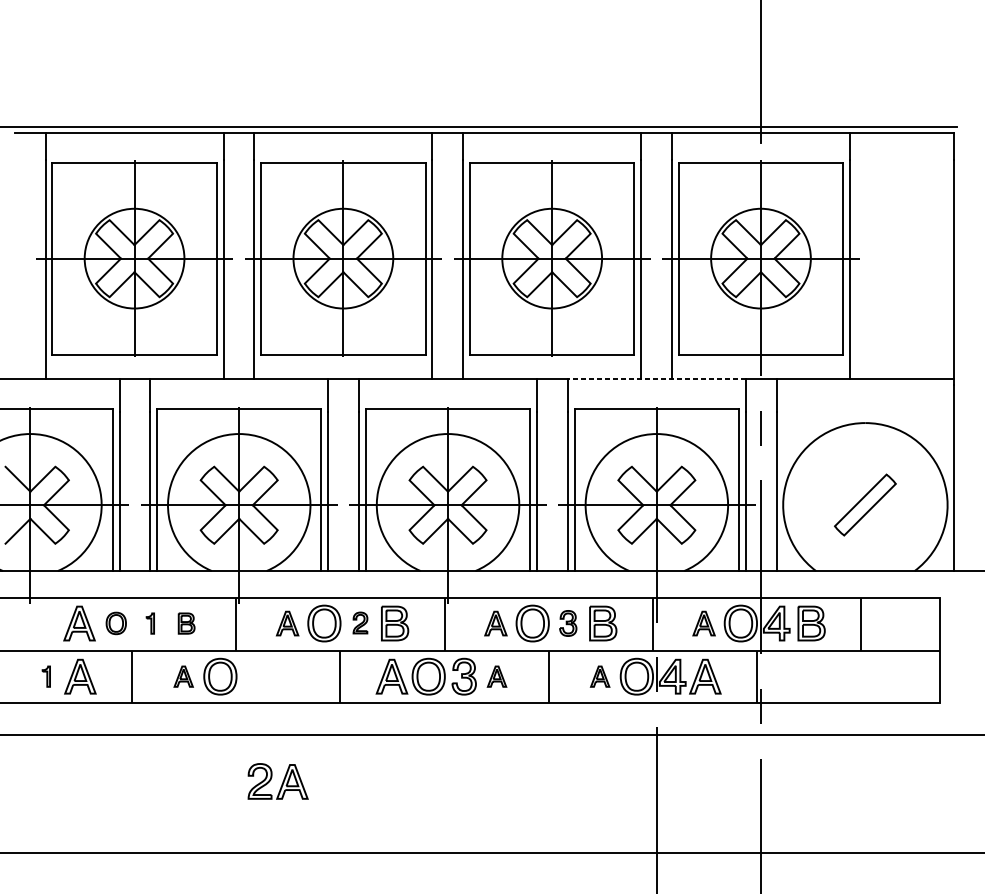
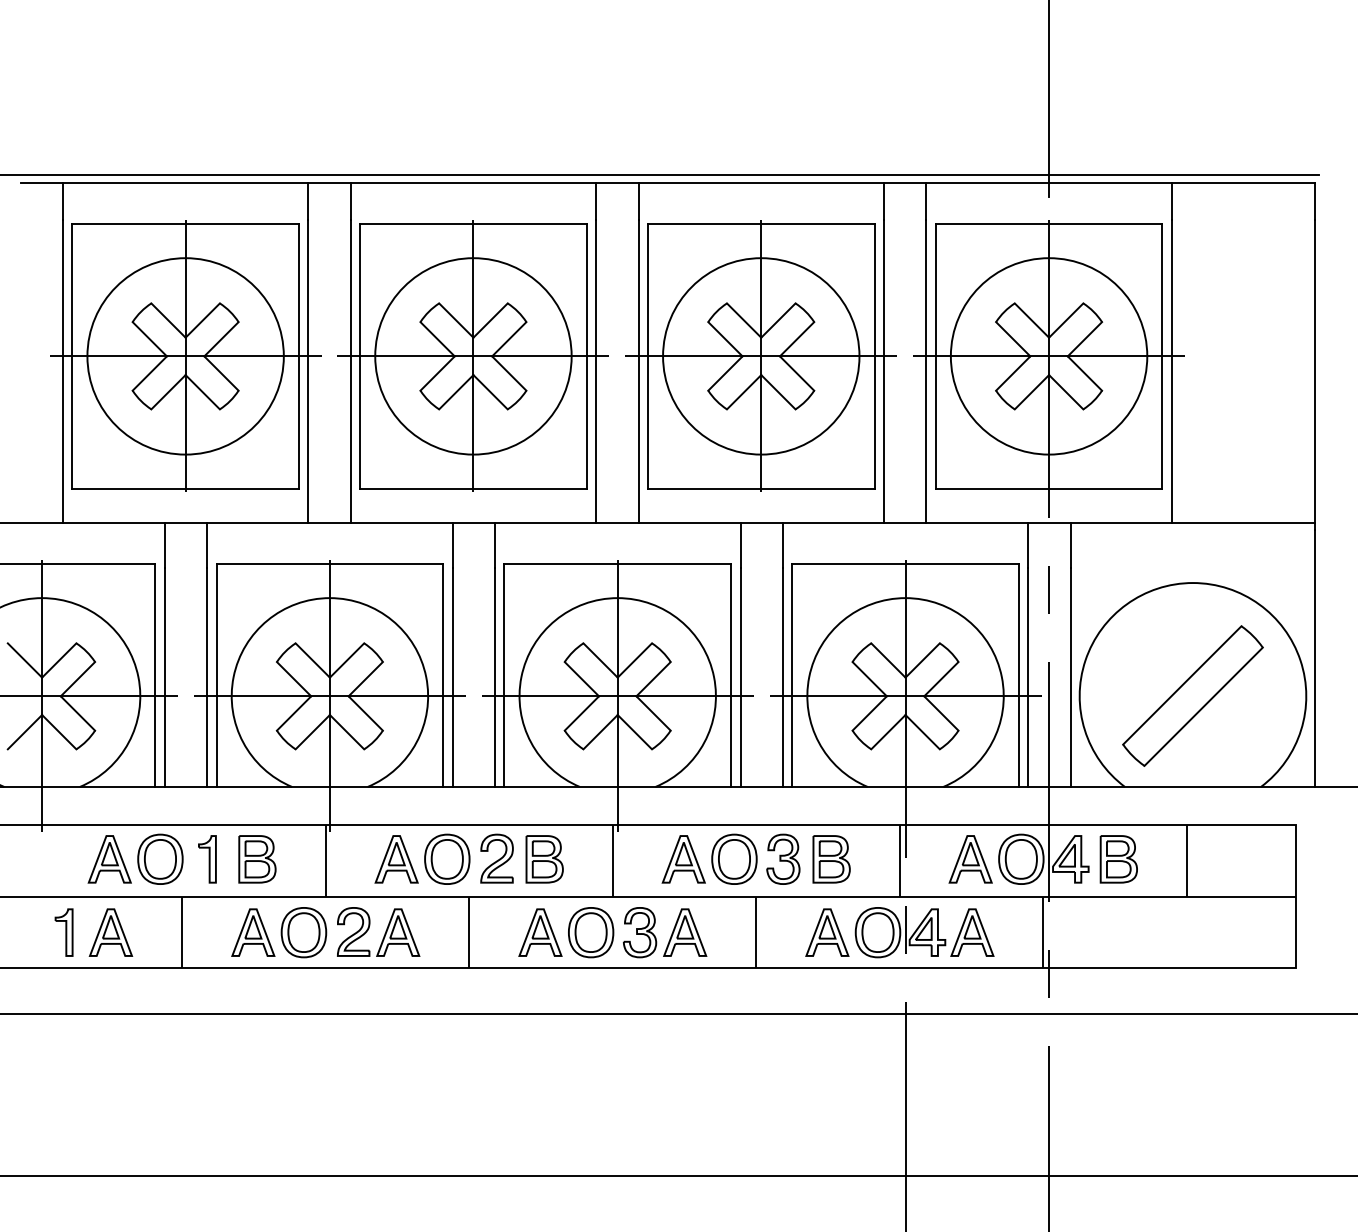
circle: (134, 258) -> (185, 356), size x1.43
circle: (343, 258) -> (473, 356), size x1.43
circle: (552, 258) -> (761, 356), size x1.43
circle: (760, 258) -> (1048, 356), size x1.43
line: (656, 379) -> (905, 522), dashed -> solid
part: (865, 504) -> (1192, 695), size x1.67
part: (116, 622) -> (160, 858), size x1.67
part: (360, 622) -> (496, 858), size x1.67
part: (568, 622) -> (783, 858), size x1.43
part: (150, 623) -> (207, 859), size x1.67
part: (186, 623) -> (257, 859), size x1.67
part: (287, 623) -> (396, 859), size x1.43
part: (495, 623) -> (683, 859), size x1.43
part: (703, 623) -> (970, 859), size x1.43
part: (45, 676) -> (63, 932), size x1.67
part: (183, 676) -> (253, 932), size x1.67
part: (497, 676) -> (685, 932), size x1.67
part: (600, 676) -> (827, 932), size x1.67
part: (282, 782) -> (384, 933), moved

